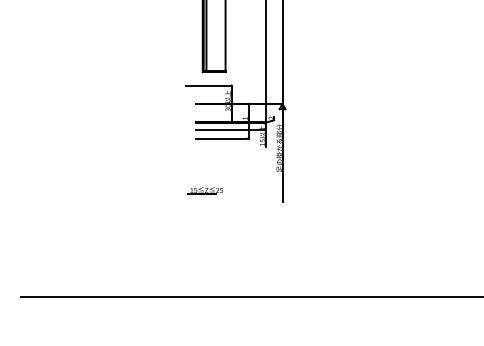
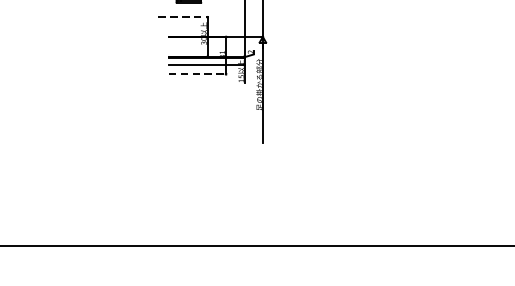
line: (209, 85) -> (183, 16), solid -> dashed
line: (222, 138) -> (197, 74), solid -> dashed
part: (204, 190) -> (178, 130), removed

